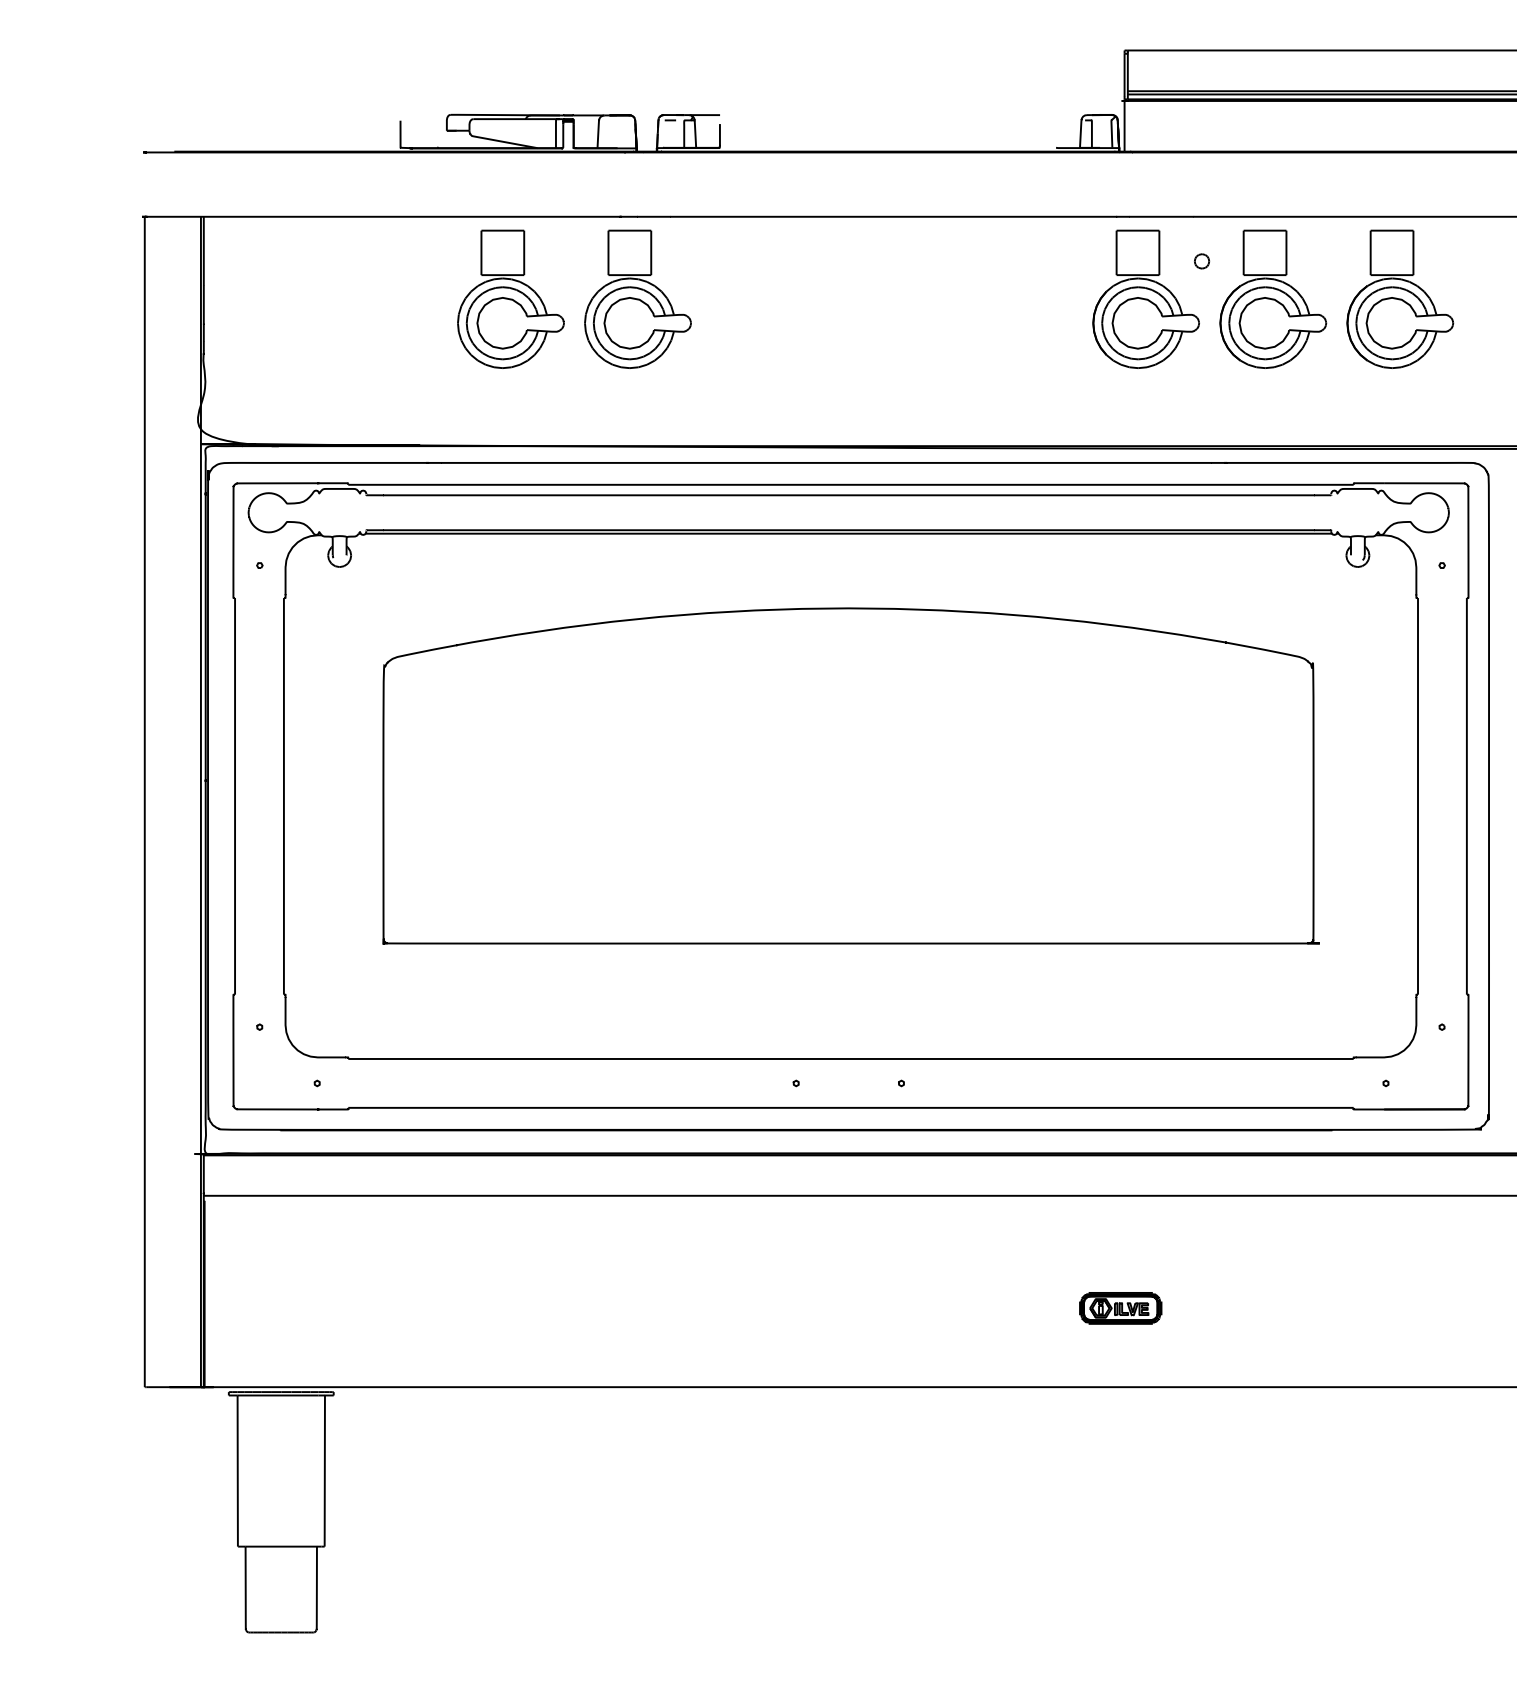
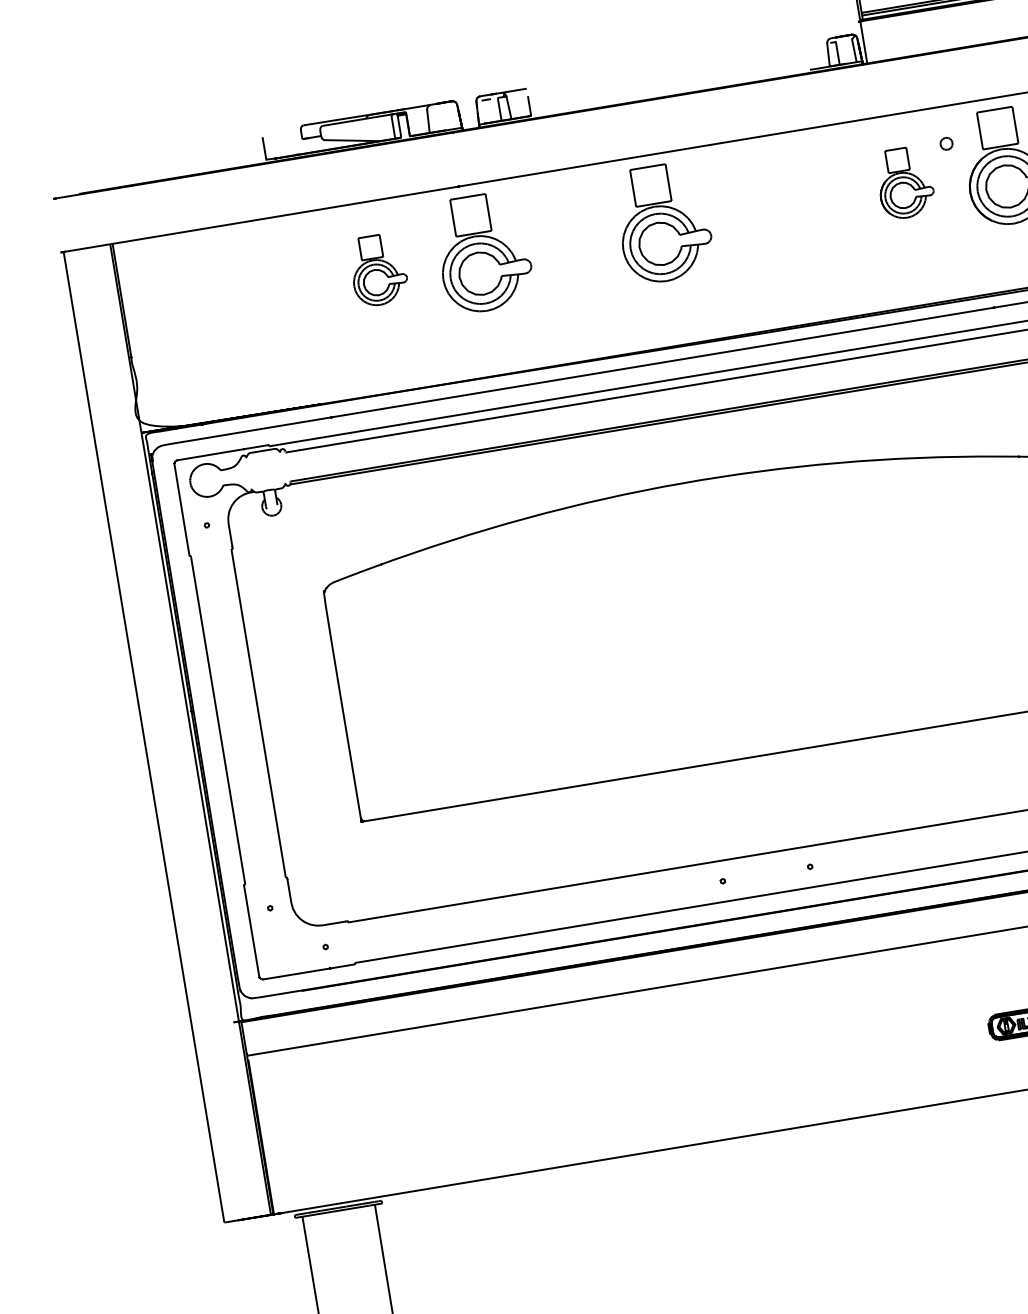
part: (510, 298) -> (378, 269), size x0.6
part: (854, 298) -> (663, 222), added
part: (1145, 298) -> (904, 182), size x0.6

